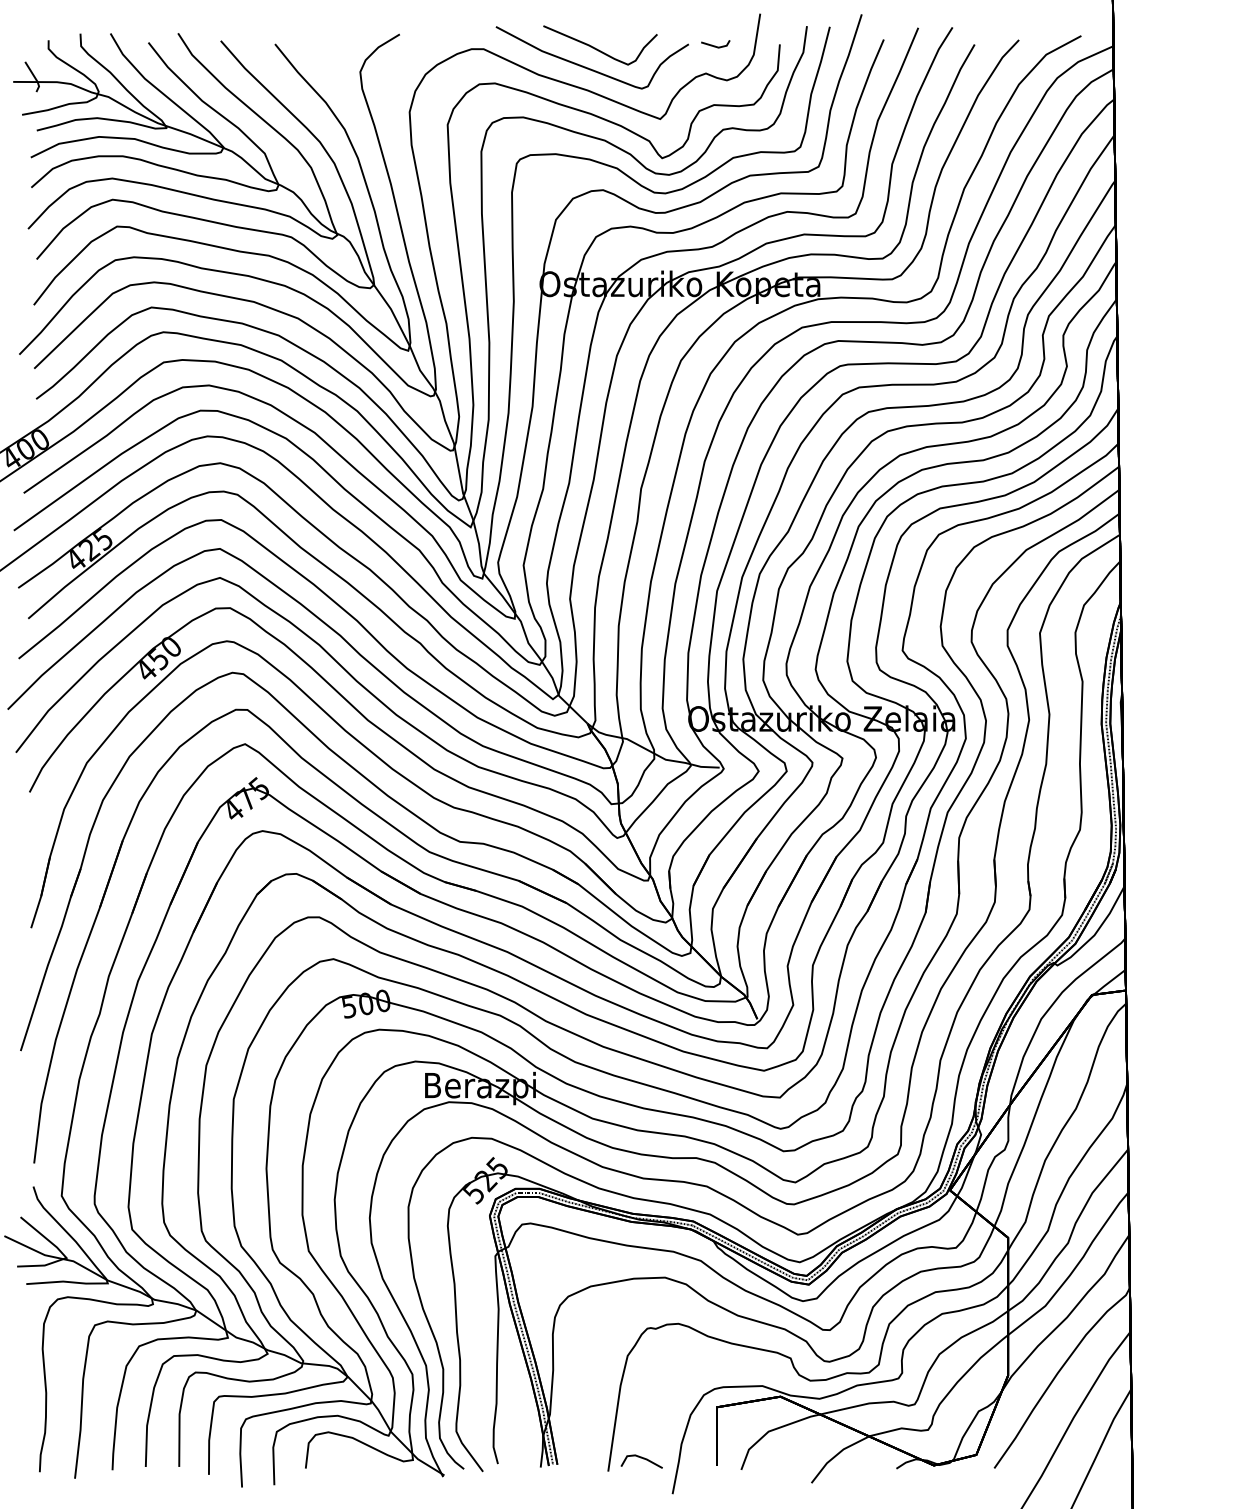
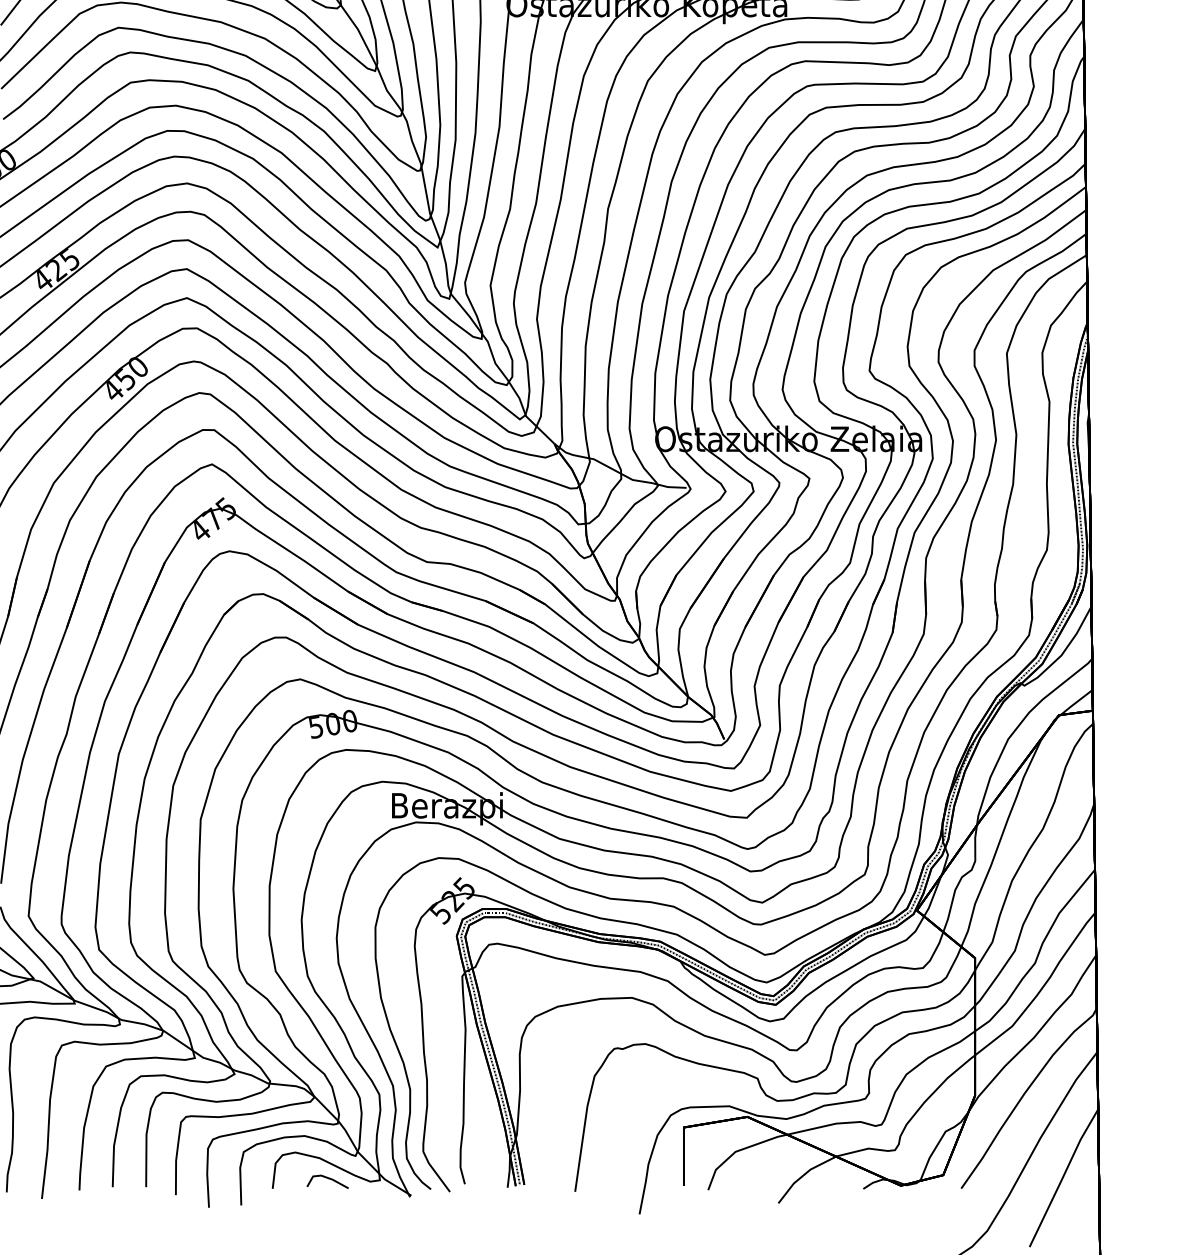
line: (643, 1459) -> (329, 1179), moved

